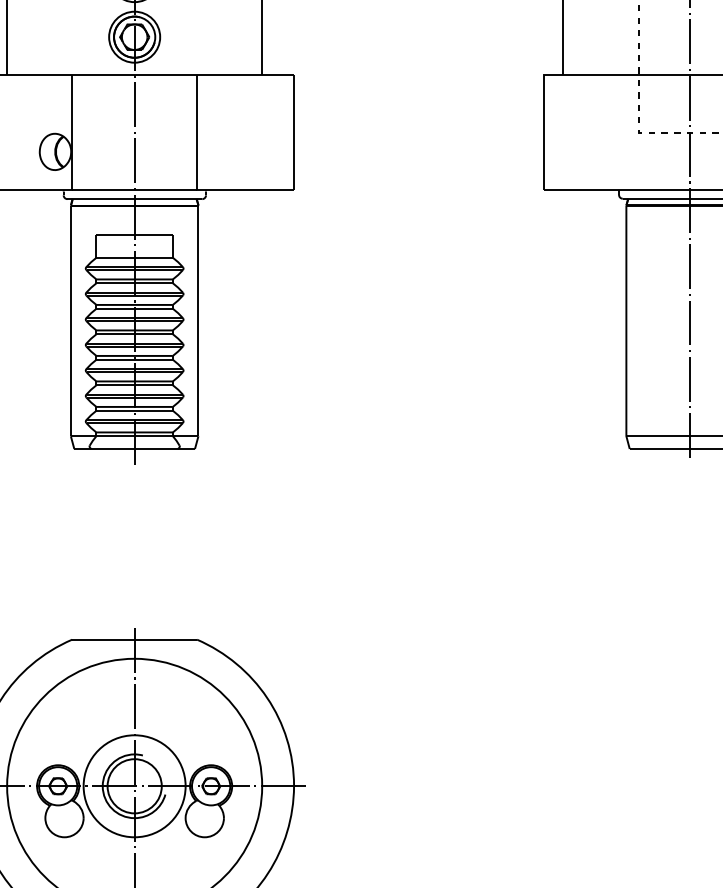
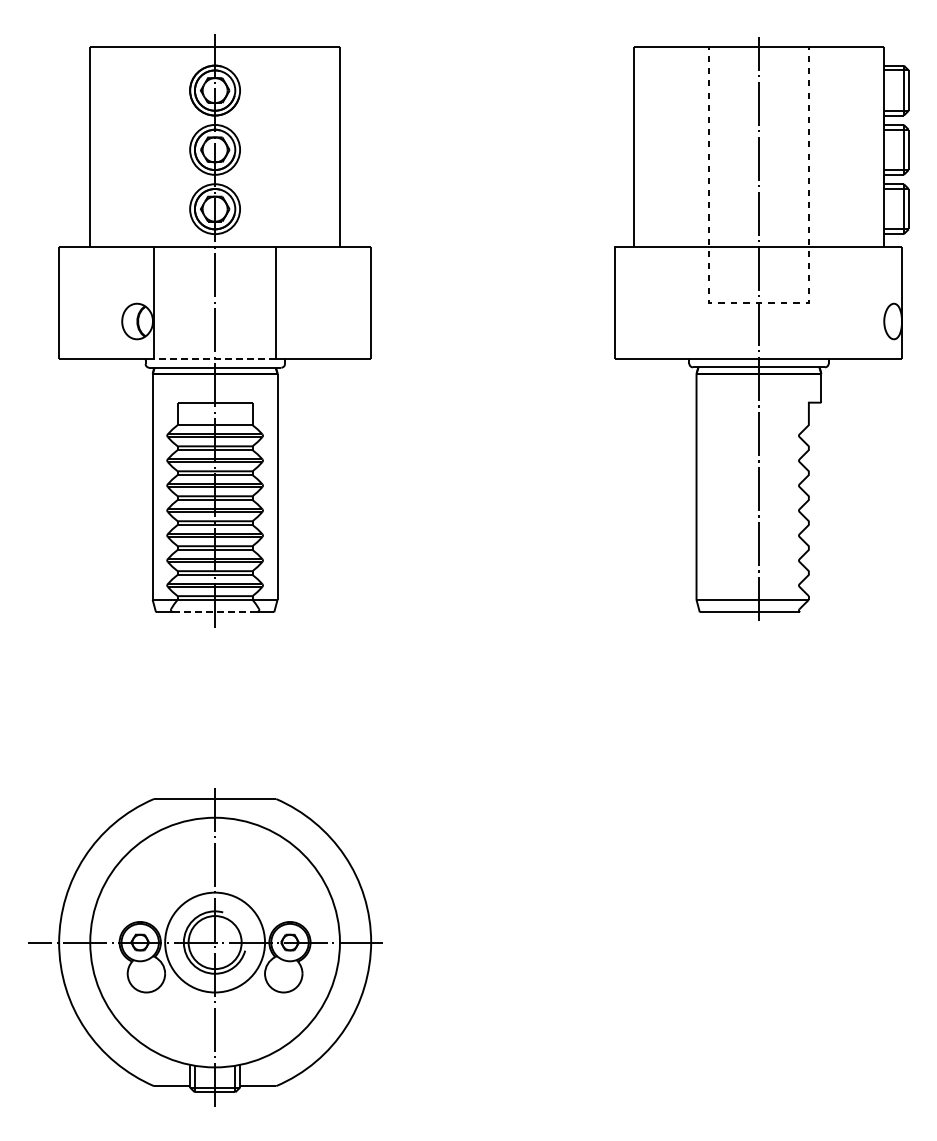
line: (134, 189) -> (214, 358), solid -> dashed
line: (135, 449) -> (215, 612), solid -> dashed

